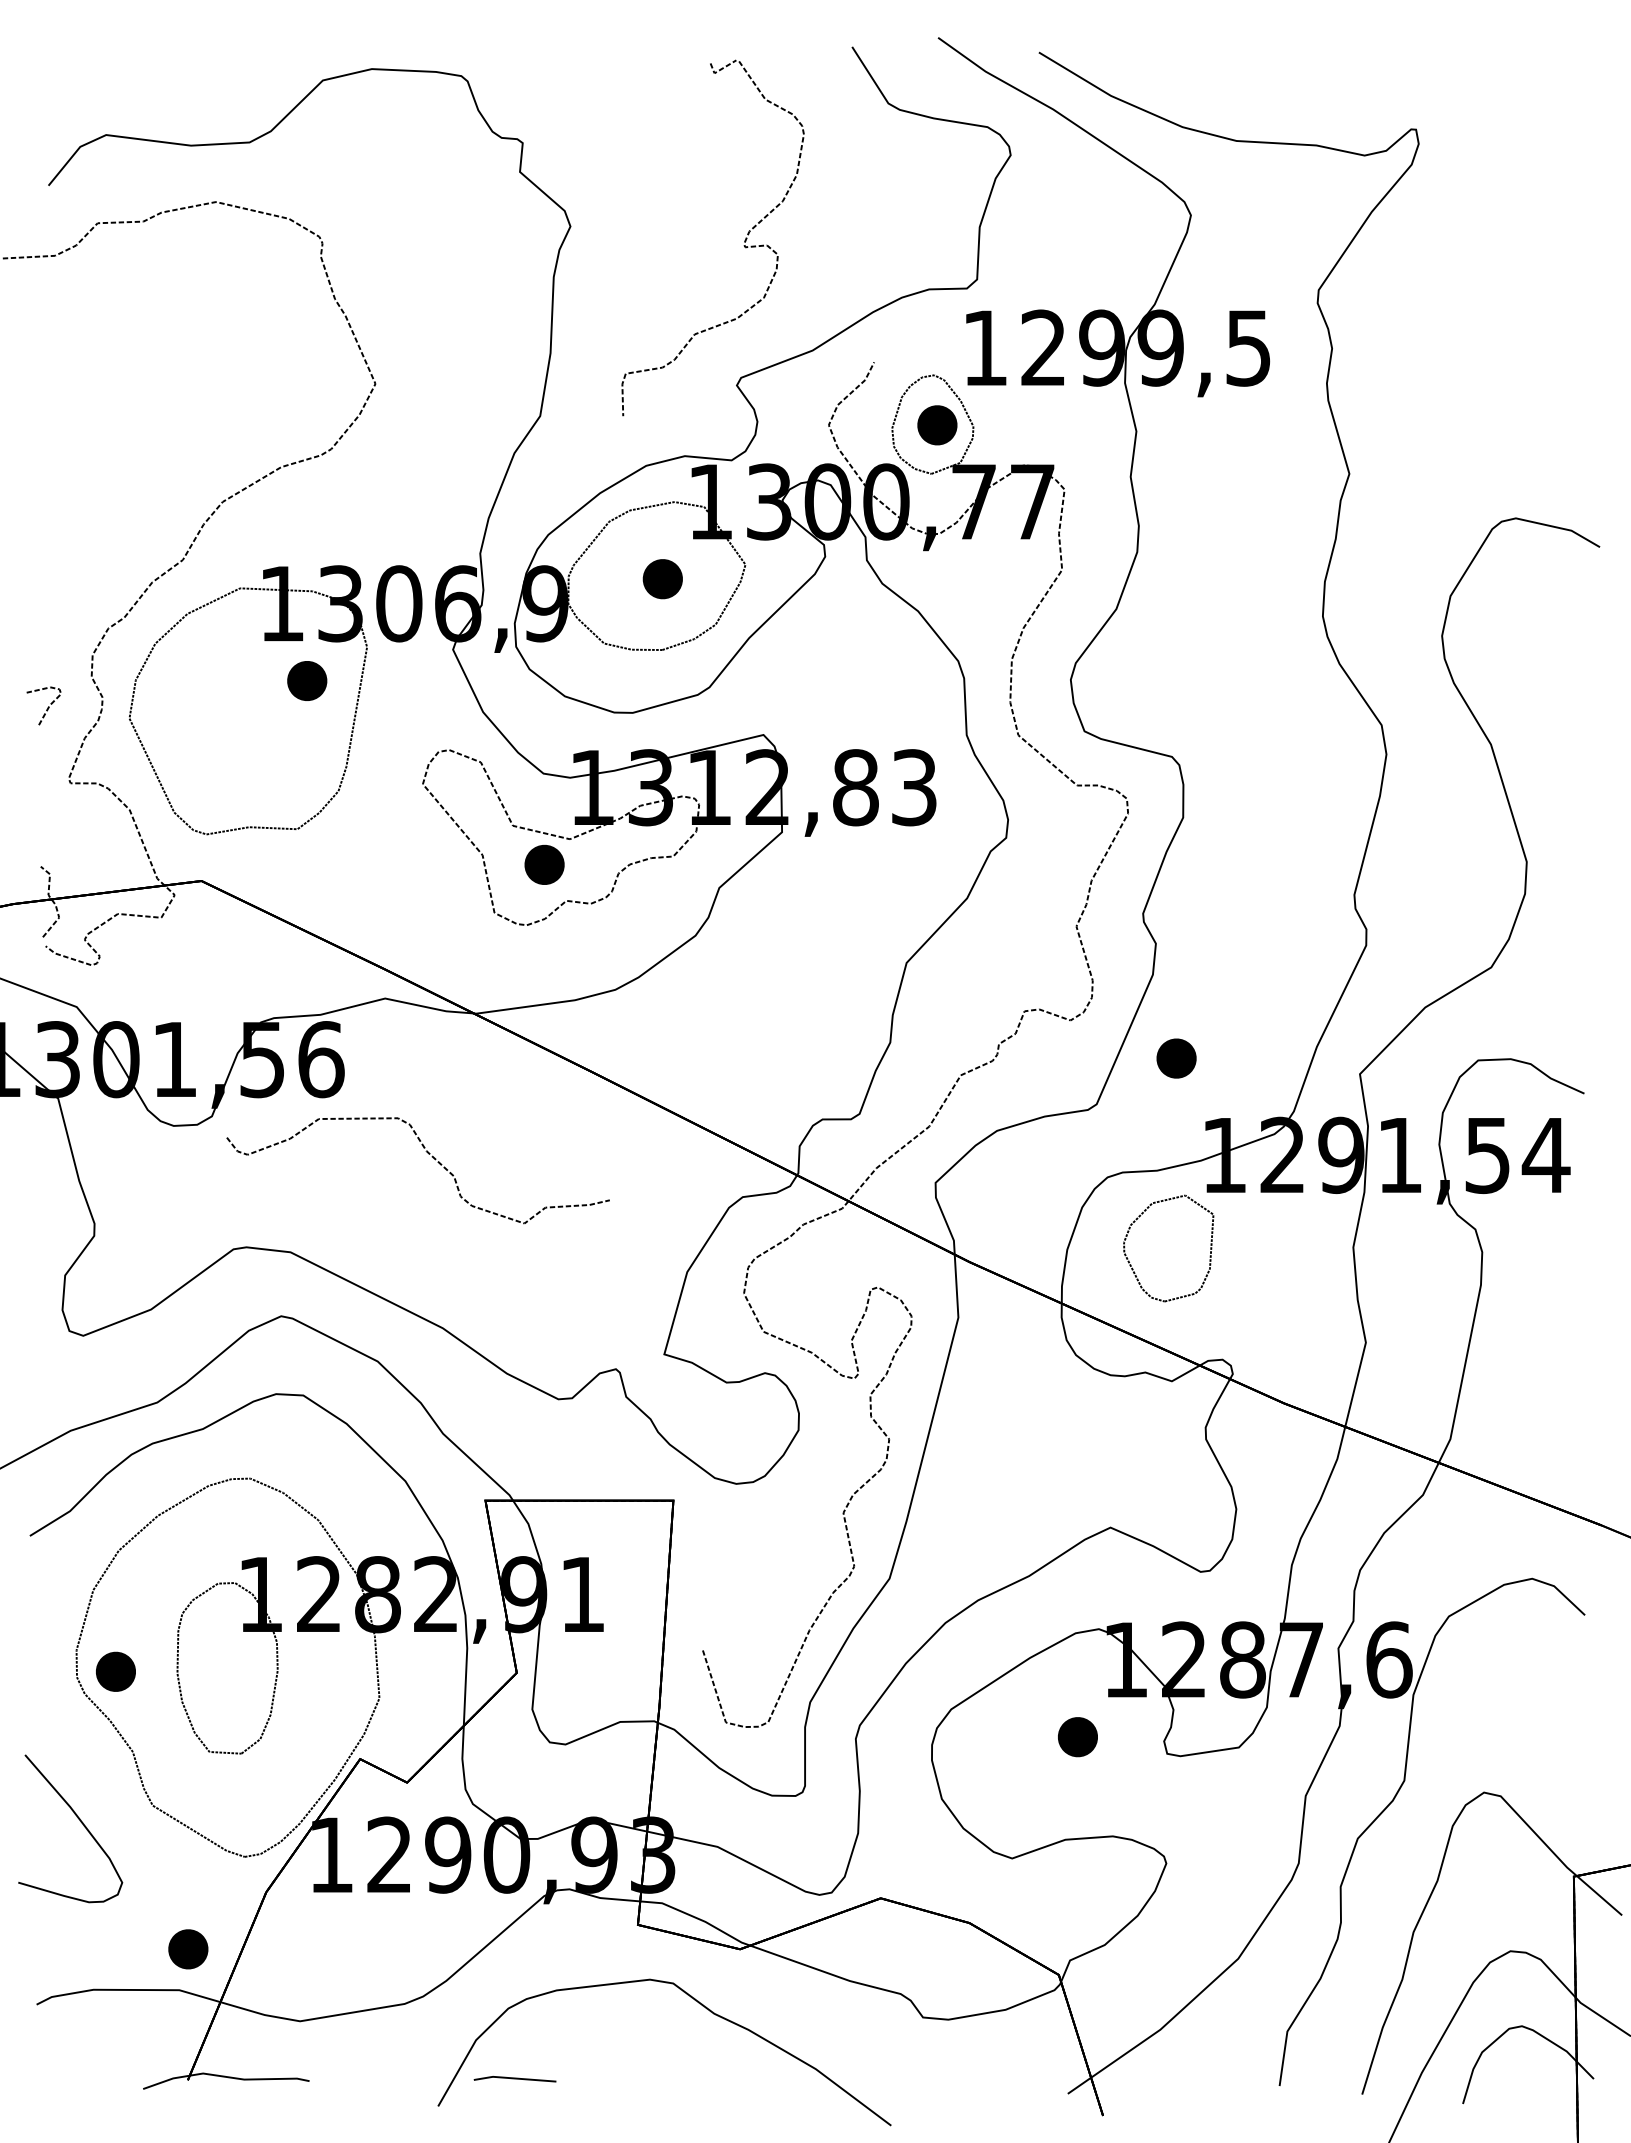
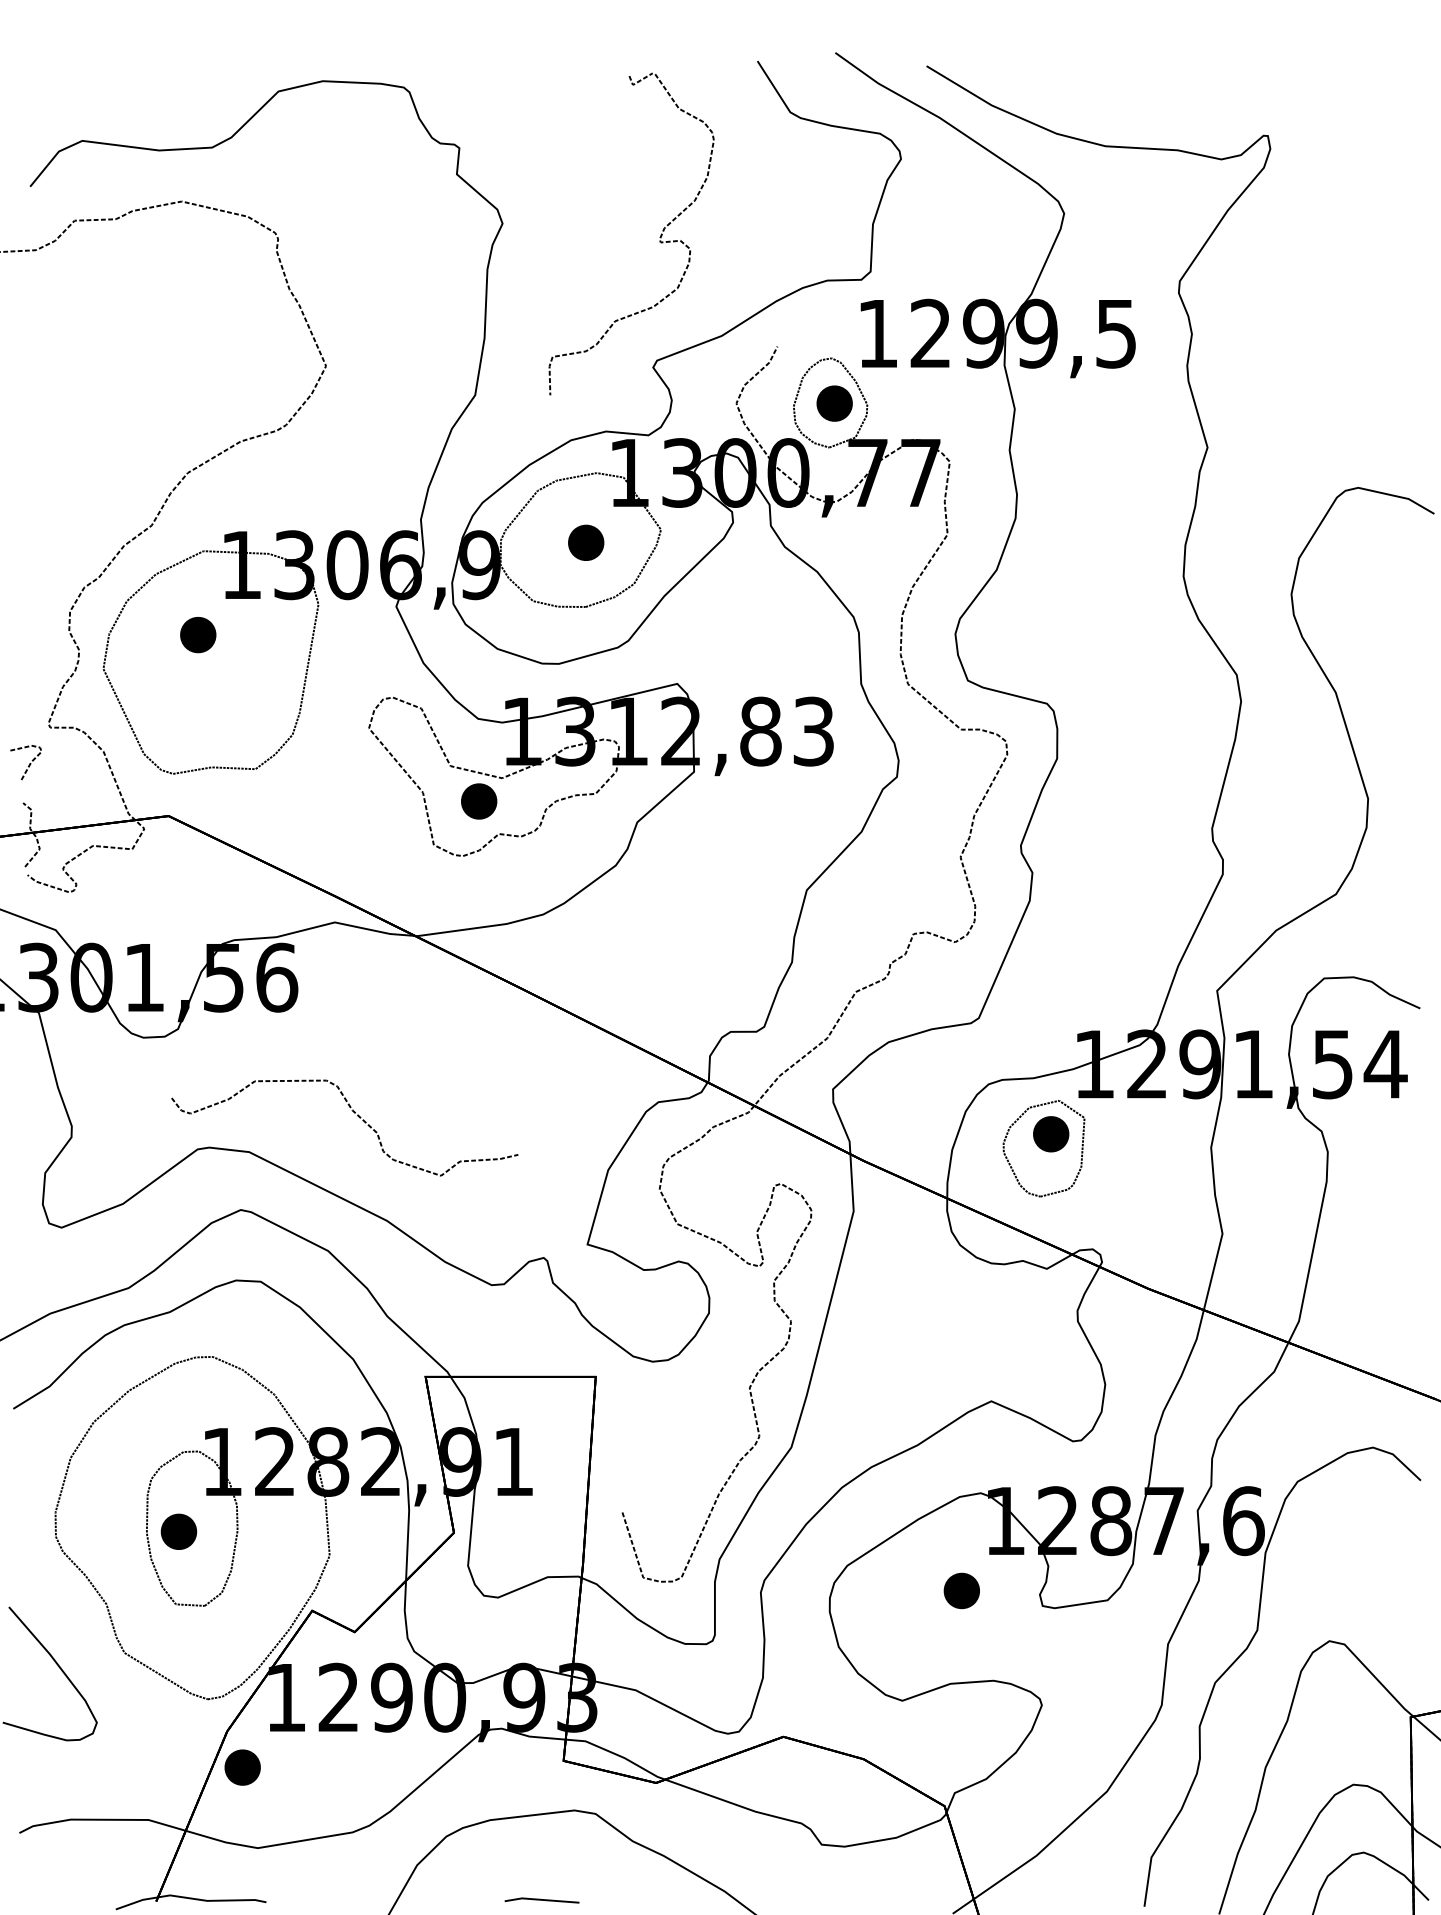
part: (307, 680) -> (198, 634), moved
curve: (47, 707) -> (29, 764), moved
part: (1176, 1058) -> (1051, 1134), moved
curve: (428, 1154) -> (354, 1113), moved
part: (115, 1671) -> (178, 1531), moved
part: (188, 1949) -> (242, 1767), moved
line: (514, 2079) -> (541, 1900), moved

